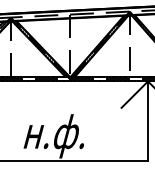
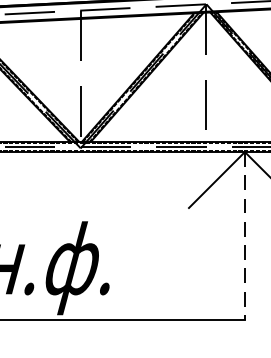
line: (148, 121) -> (245, 236), solid -> dashed

